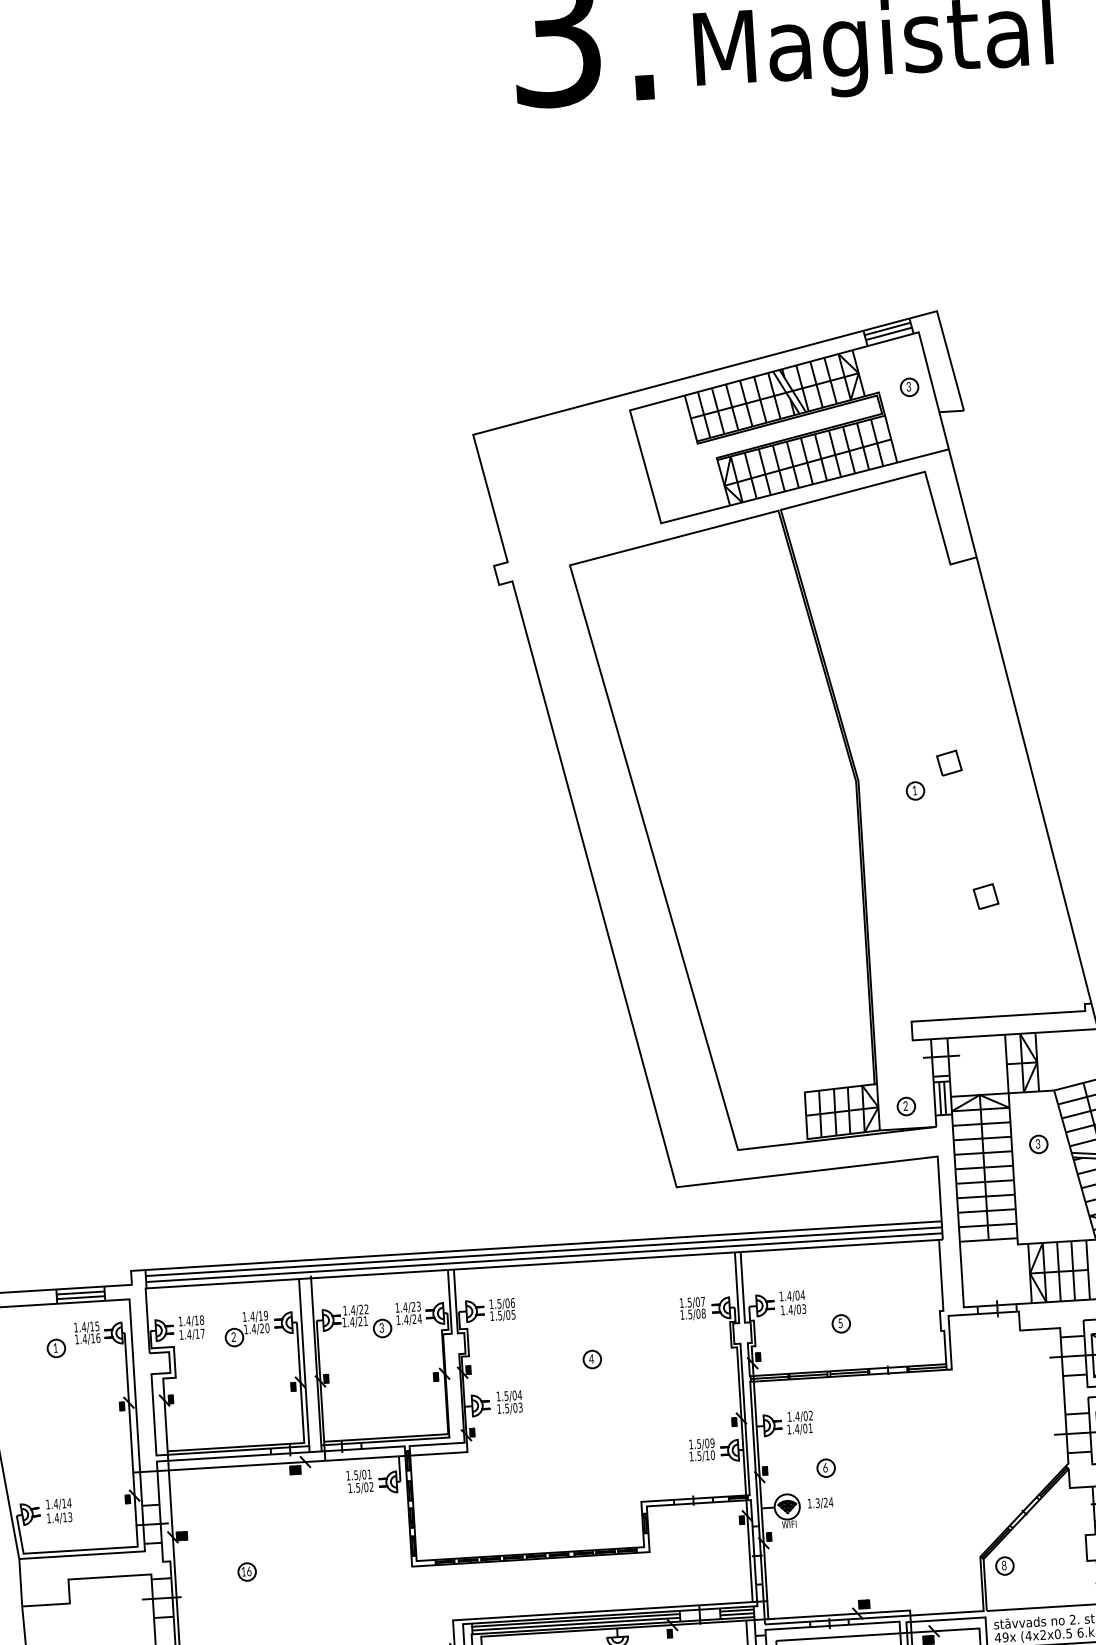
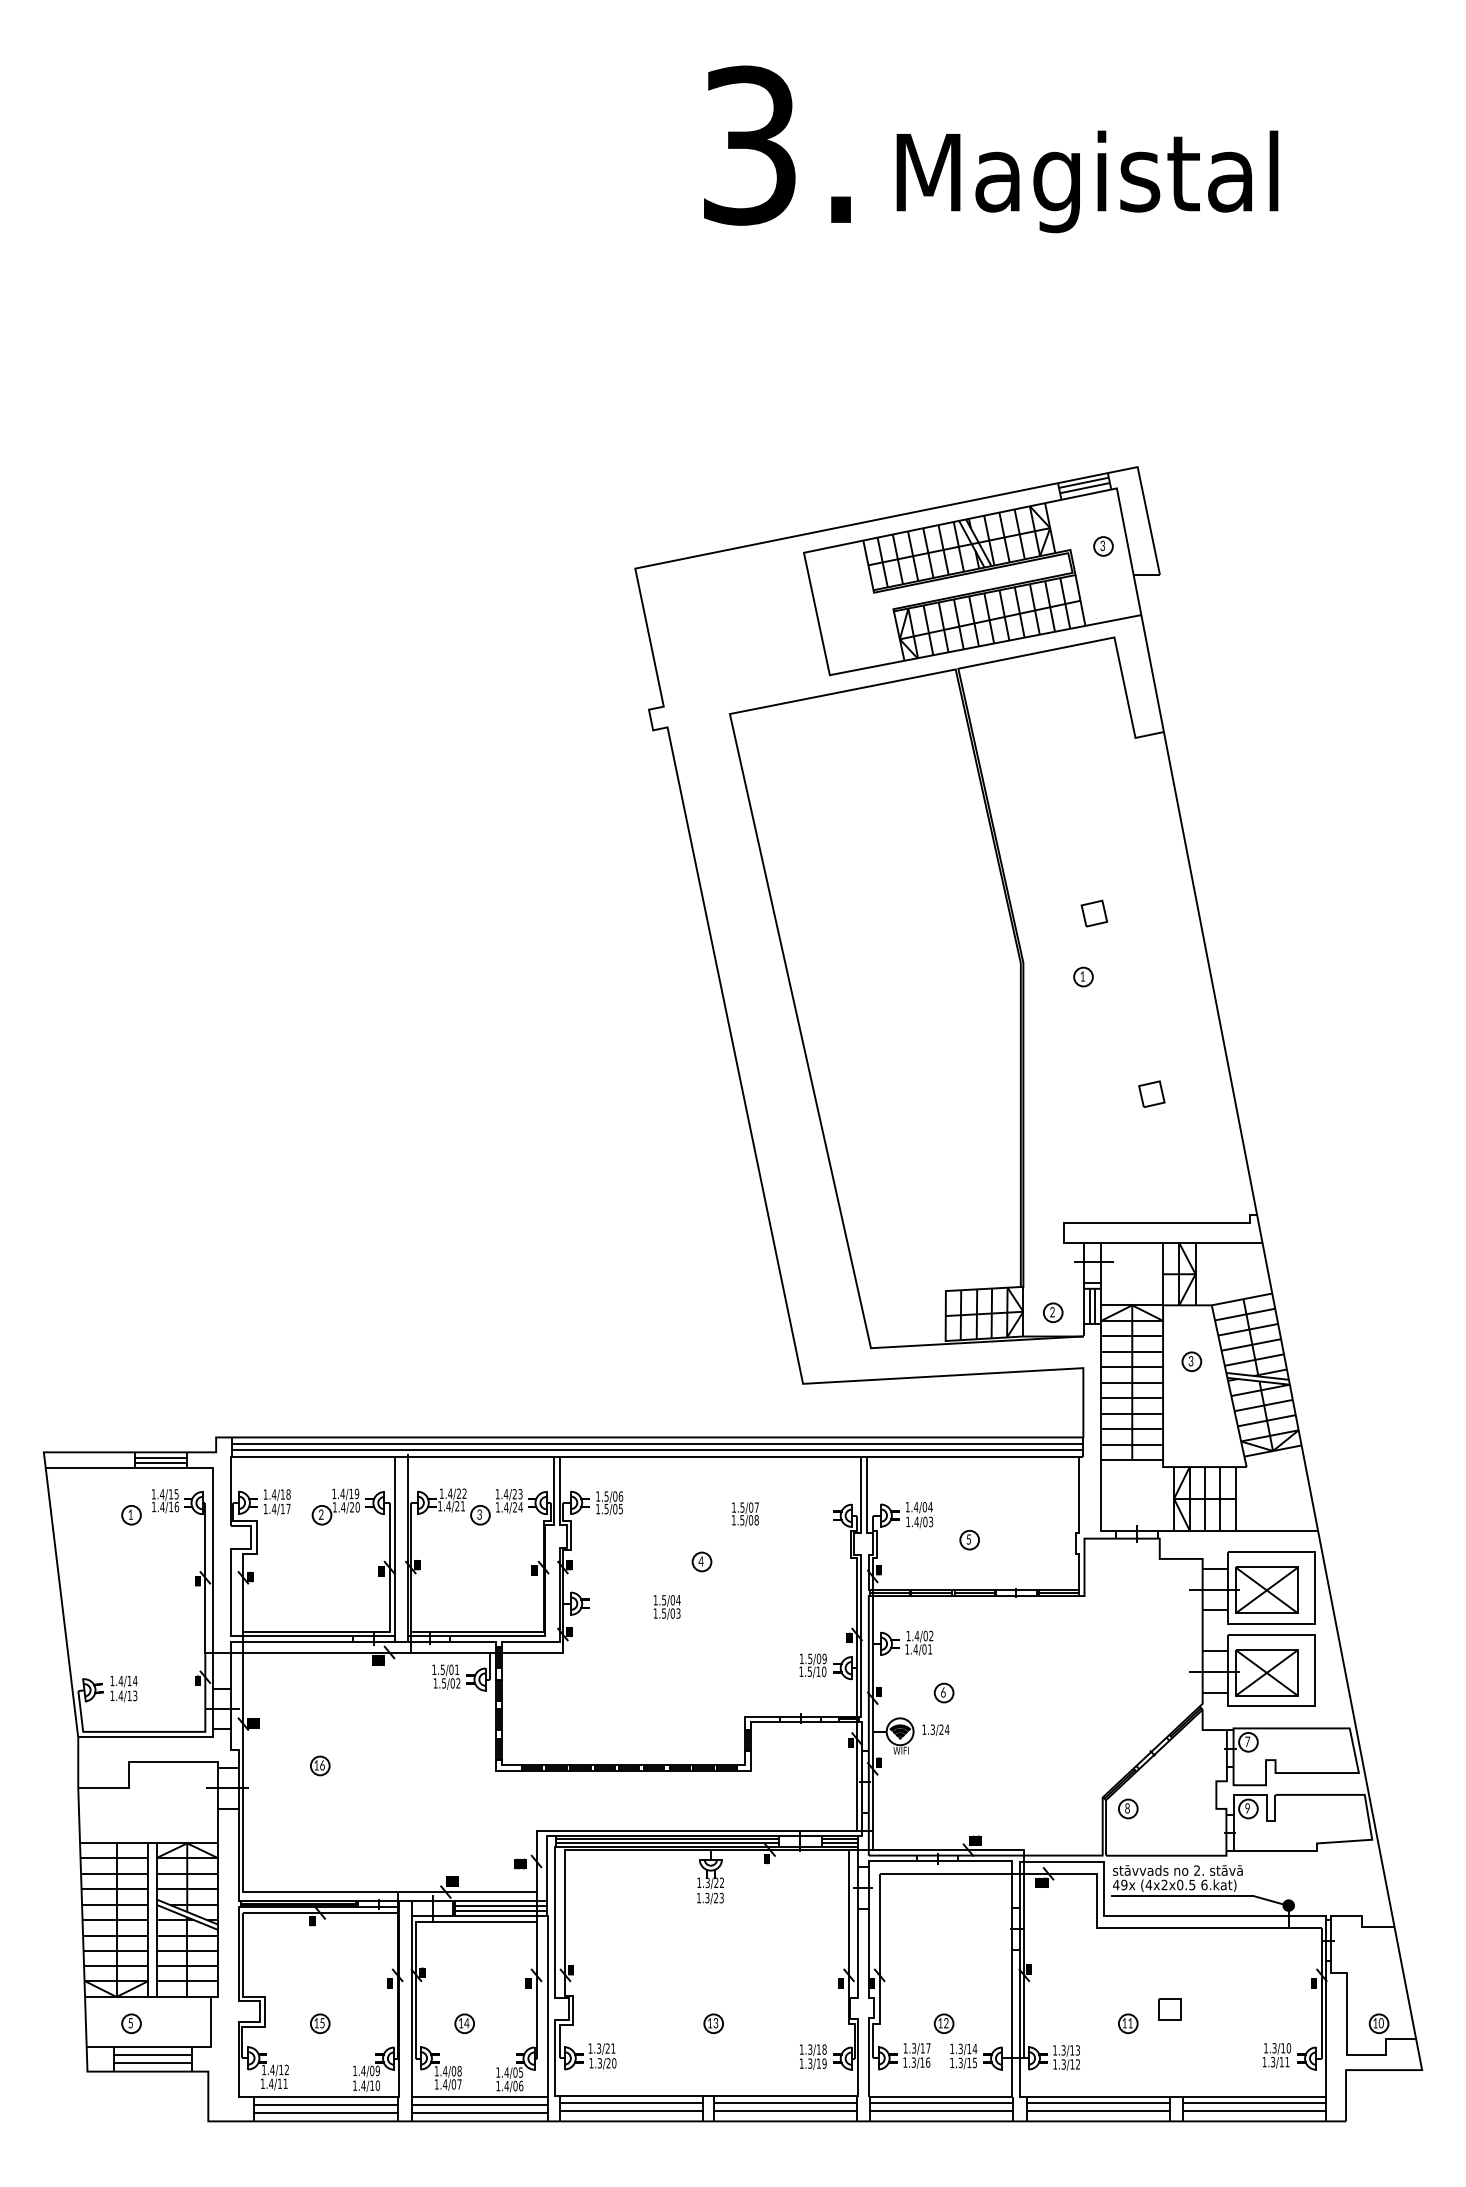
part: (949, 763) -> (1094, 913), moved
text: (692, 1308) -> (745, 1514), moved
text: (509, 1402) -> (666, 1607), moved

